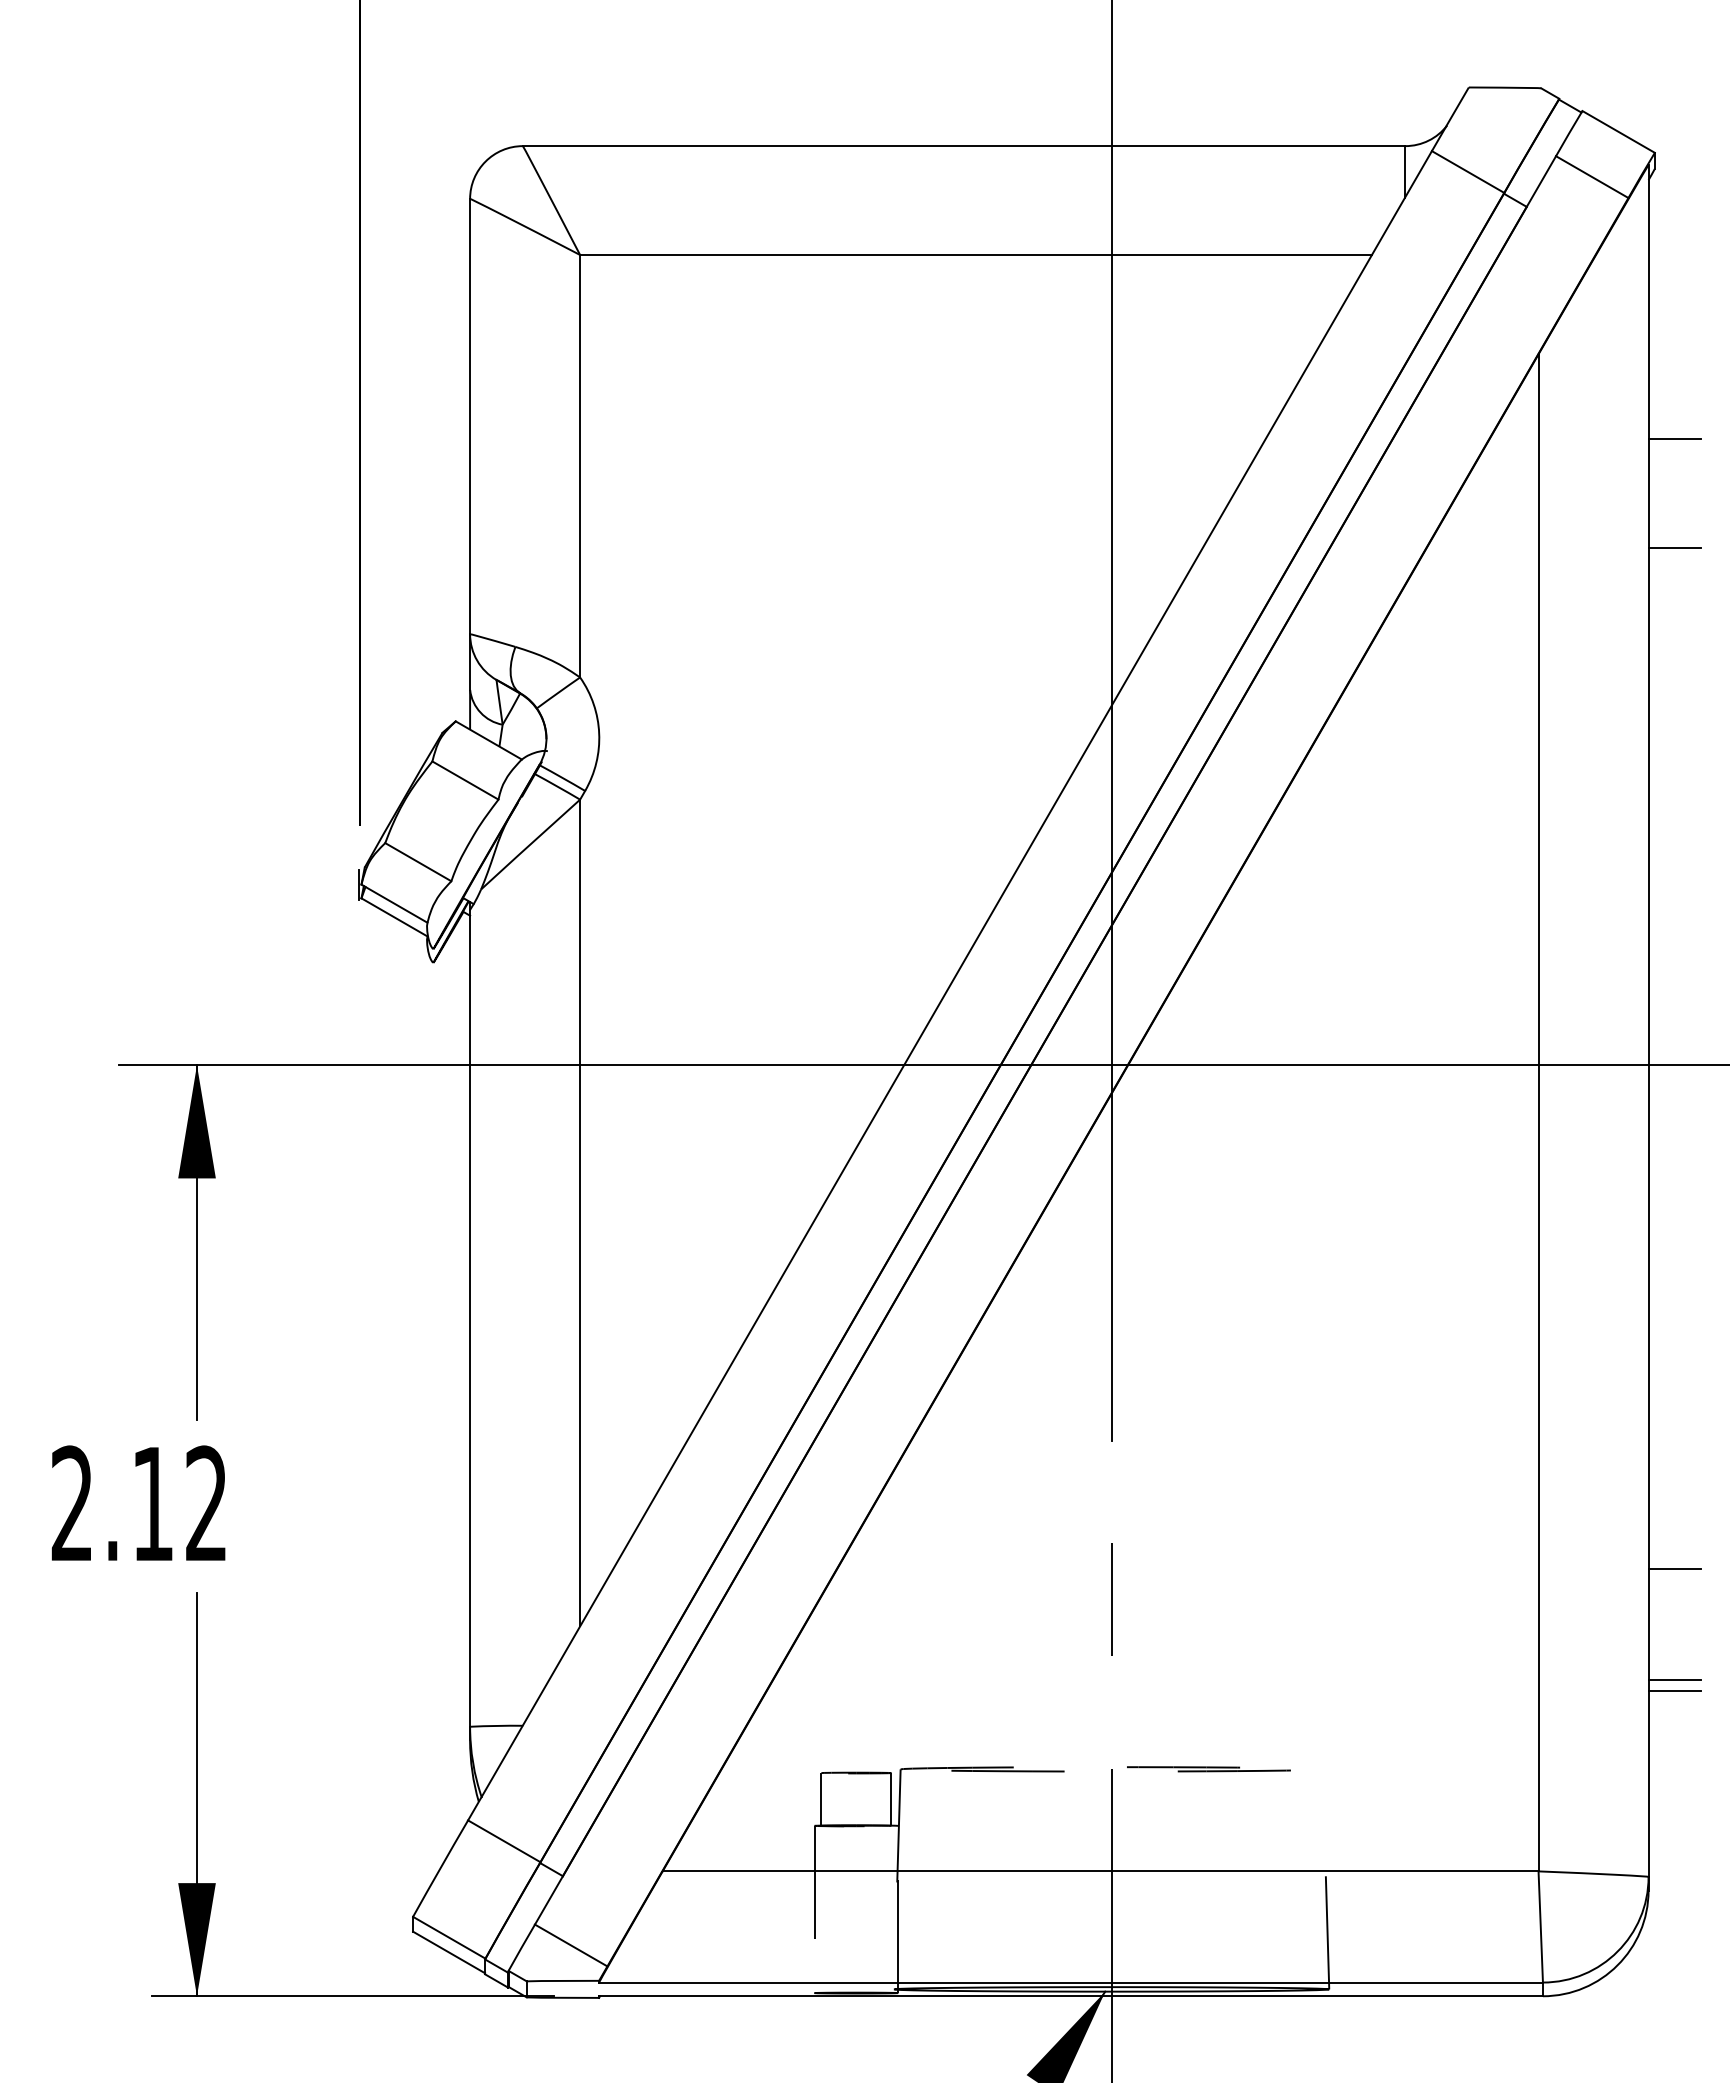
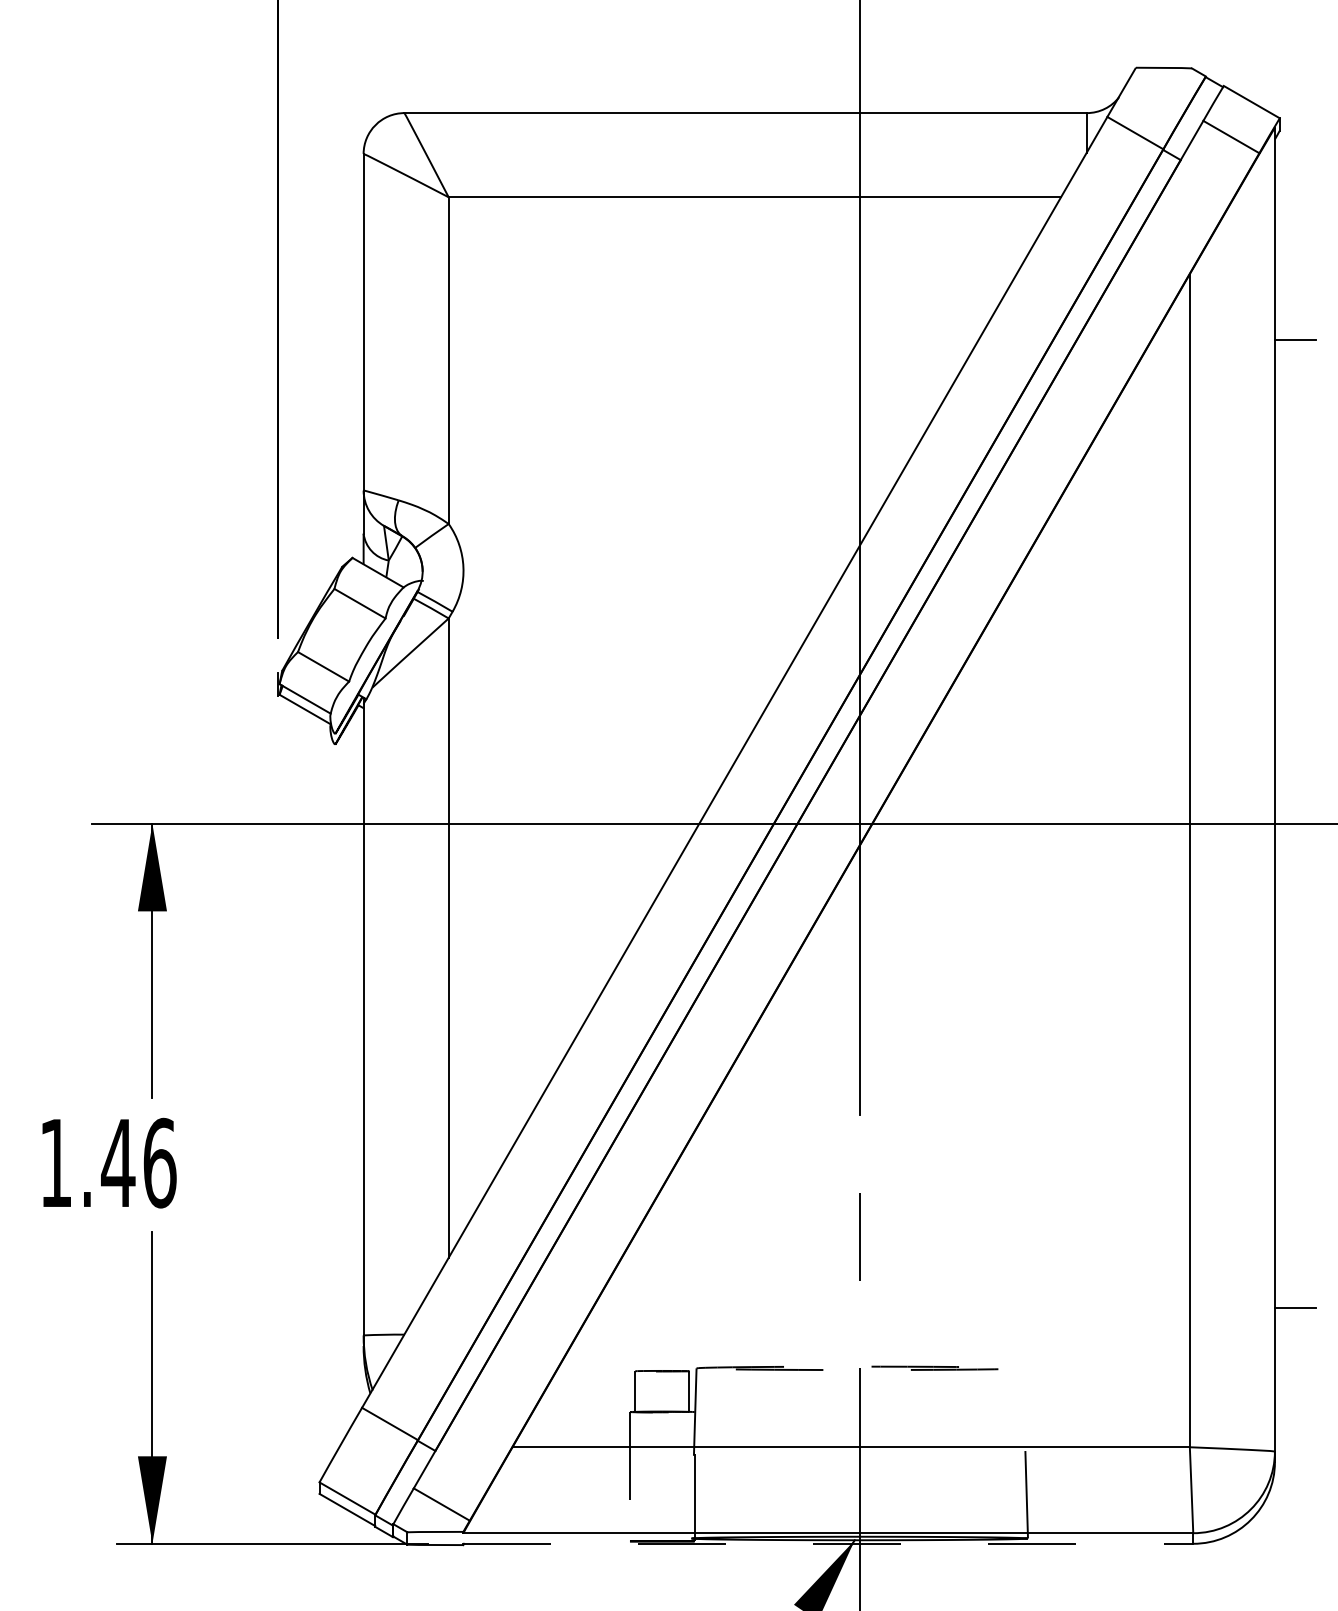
line: (1674, 548) -> (1294, 424), removed
text: (139, 1503) -> (107, 1162), 2.12 -> 1.46
line: (1674, 1569) -> (1294, 1213), removed
line: (1674, 1680) -> (1294, 1299), removed
line: (1071, 1996) -> (828, 1544), solid -> dashed

